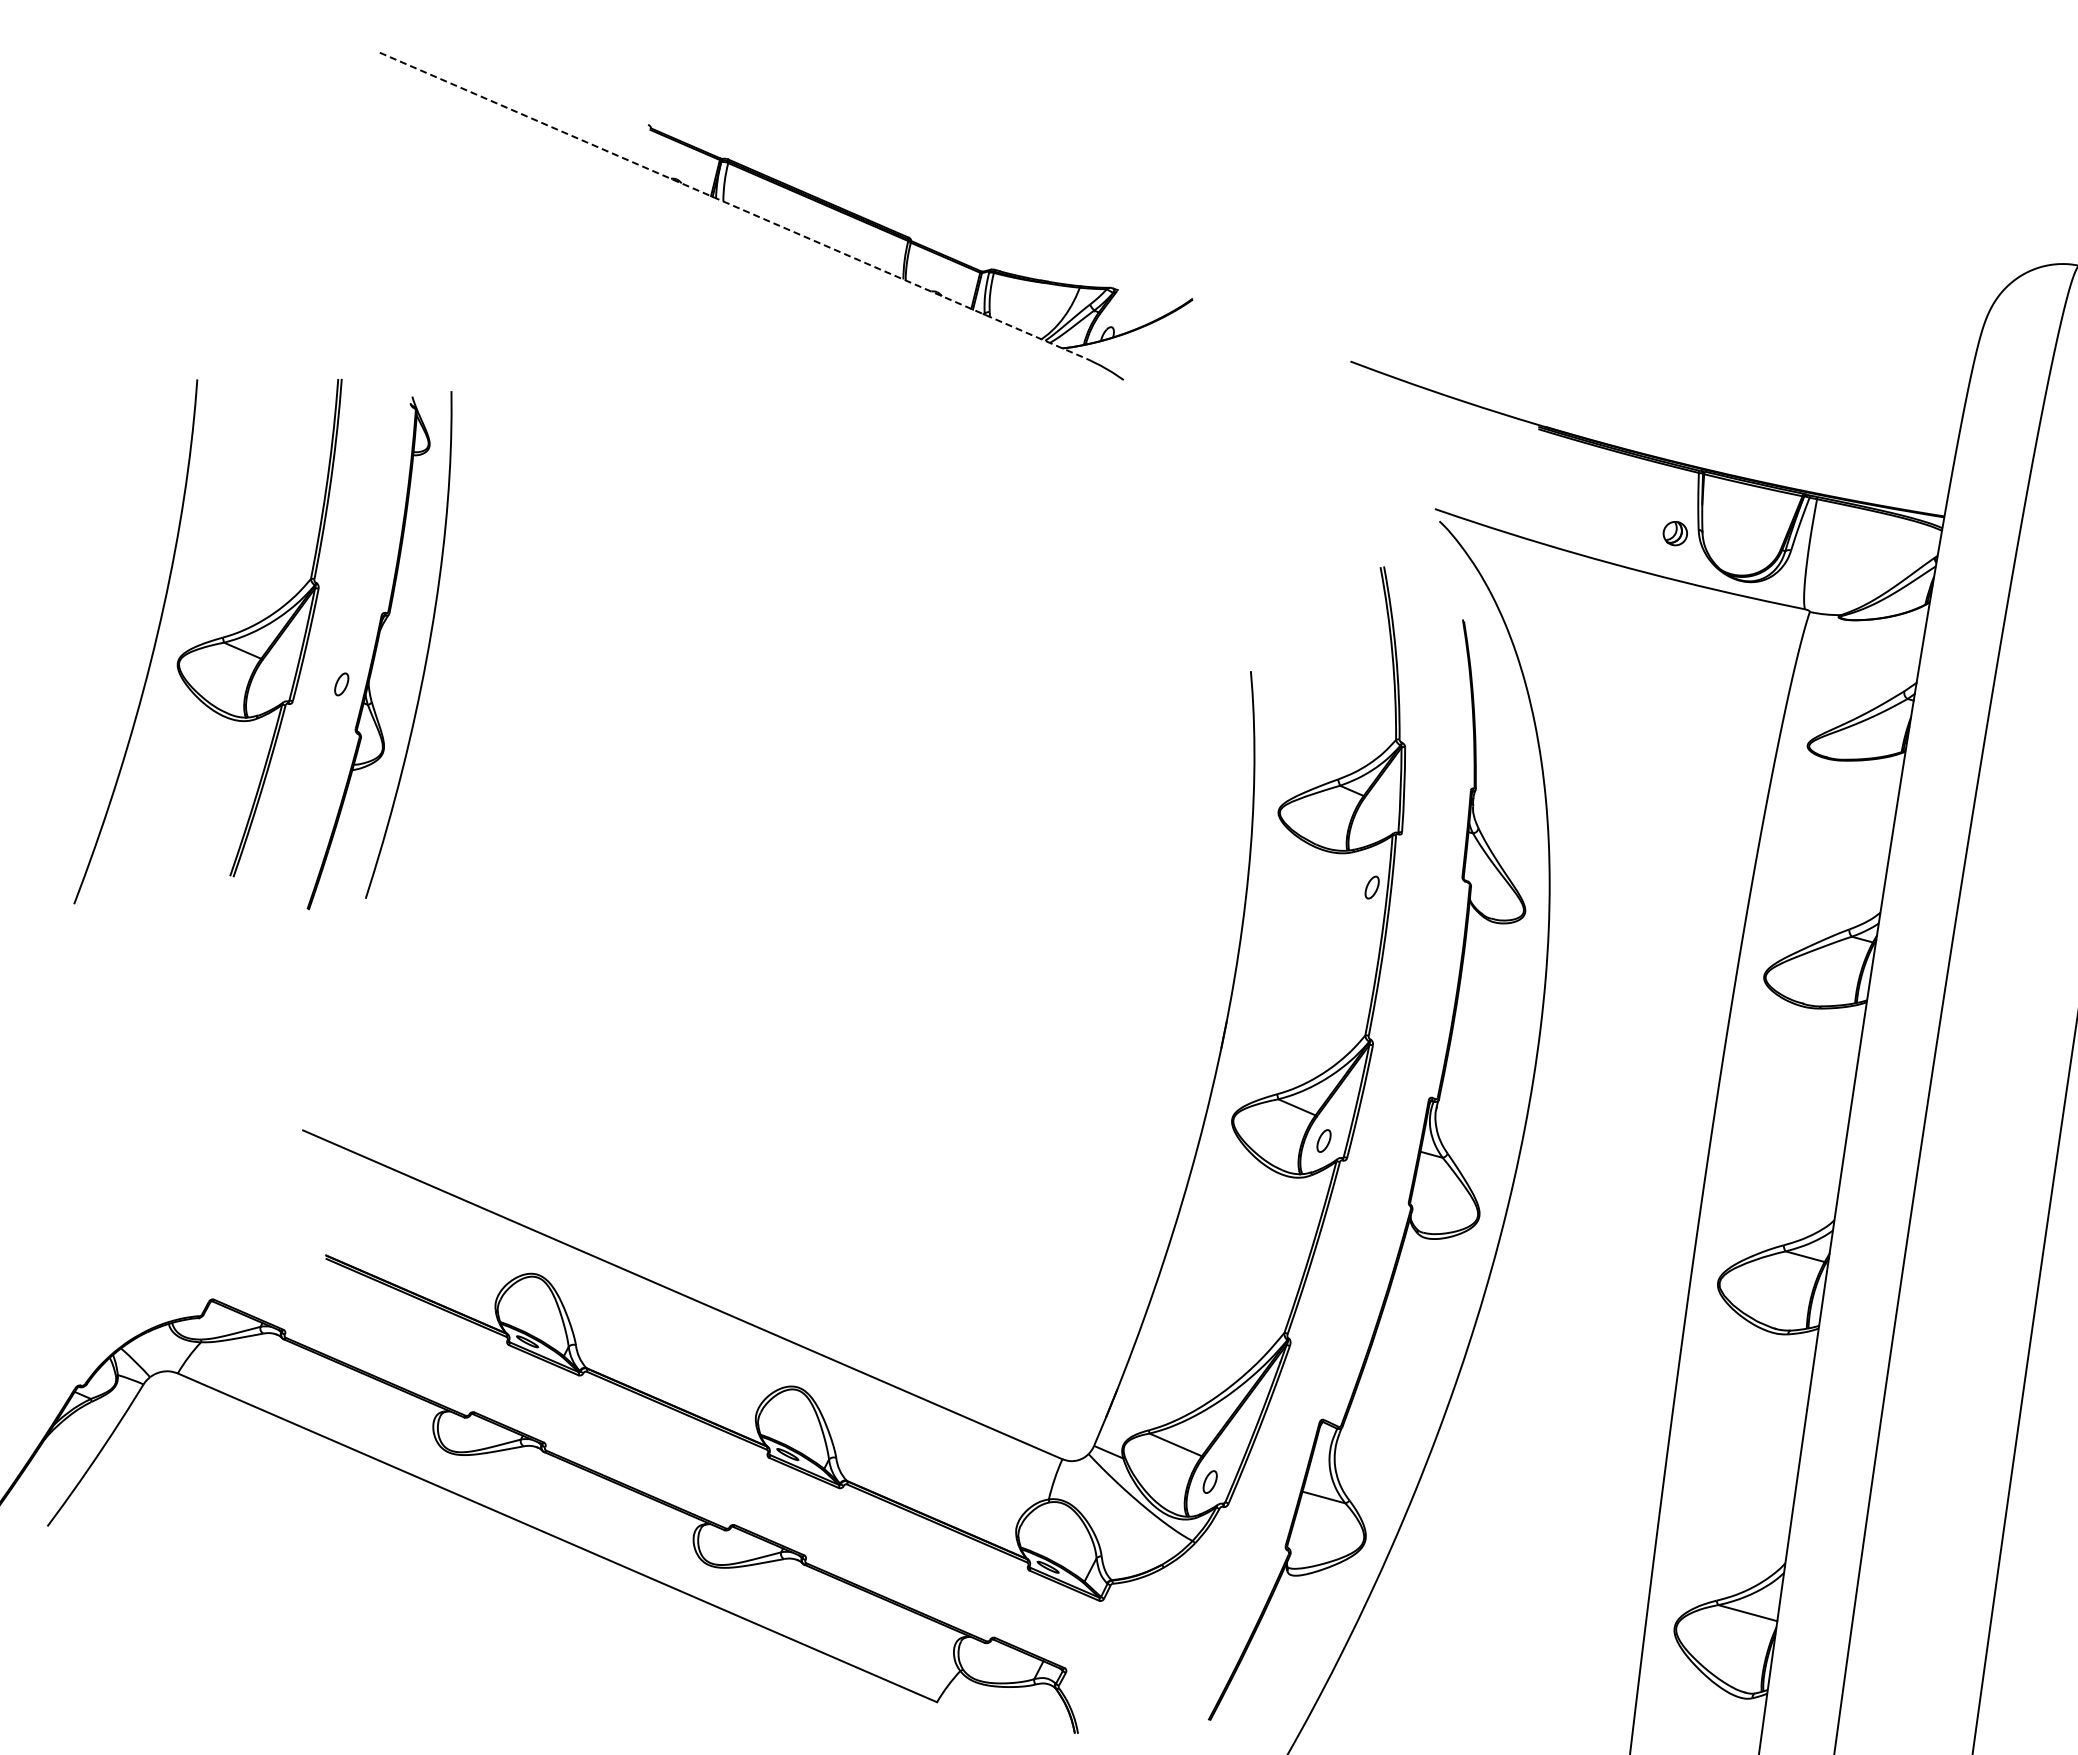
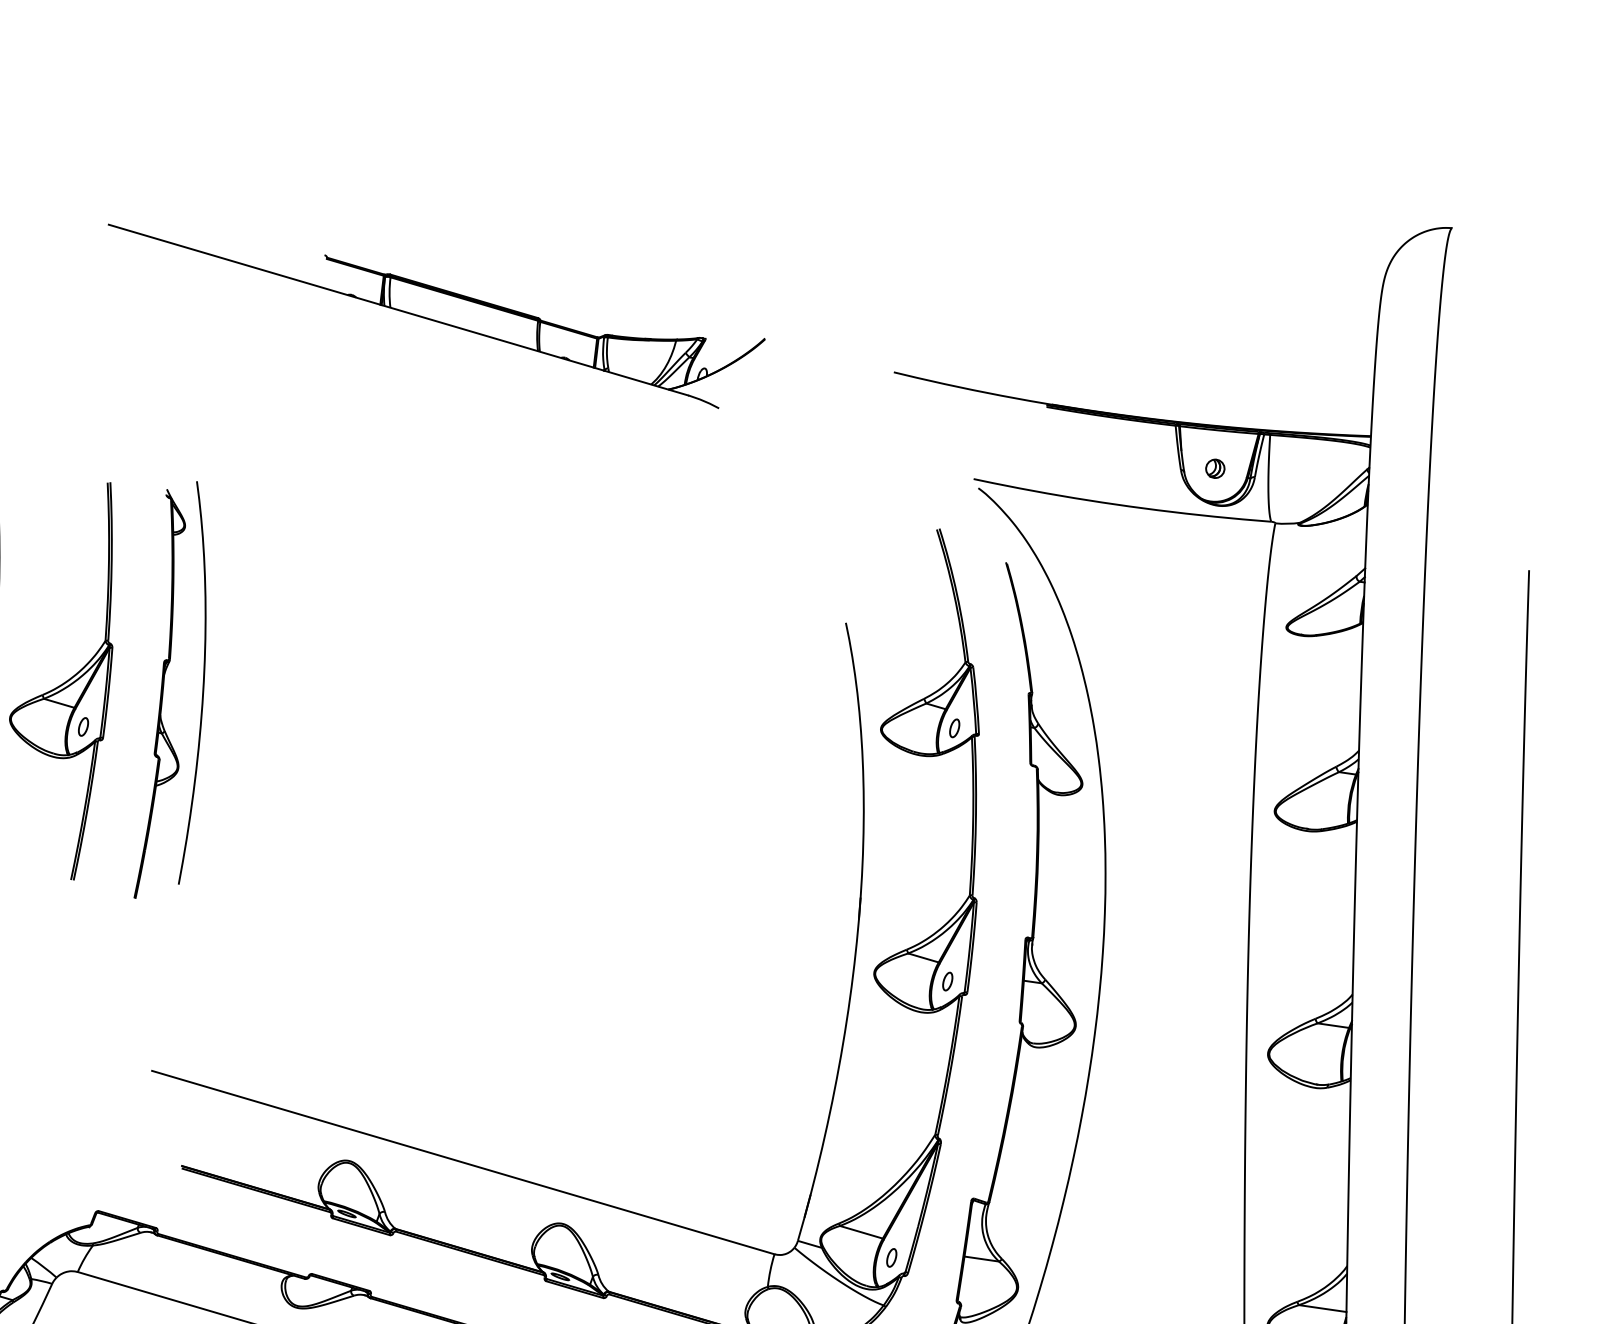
line: (733, 205) -> (398, 309), dashed -> solid
part: (1674, 533) -> (1214, 468), moved
part: (341, 684) -> (83, 727), moved
part: (1371, 887) -> (954, 728), moved

